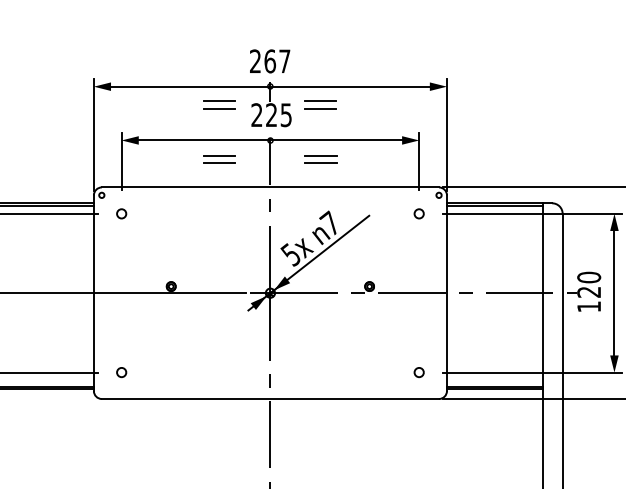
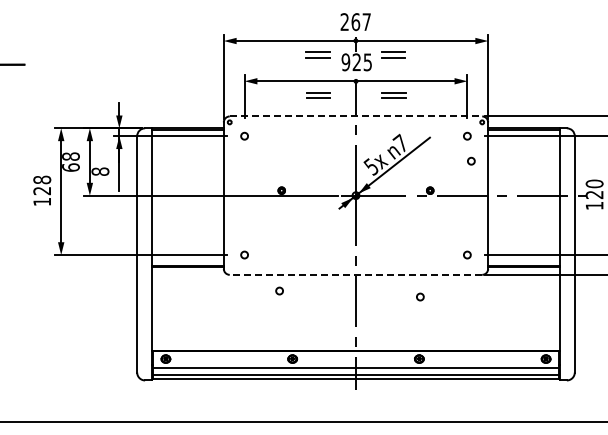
text: (256, 115) -> (345, 62), 225 -> 925
line: (271, 187) -> (356, 116), solid -> dashed
circle: (424, 246) -> (471, 160), added
line: (269, 398) -> (355, 274), solid -> dashed
circle: (168, 419) -> (279, 290), added
circle: (356, 427) -> (420, 296), added

